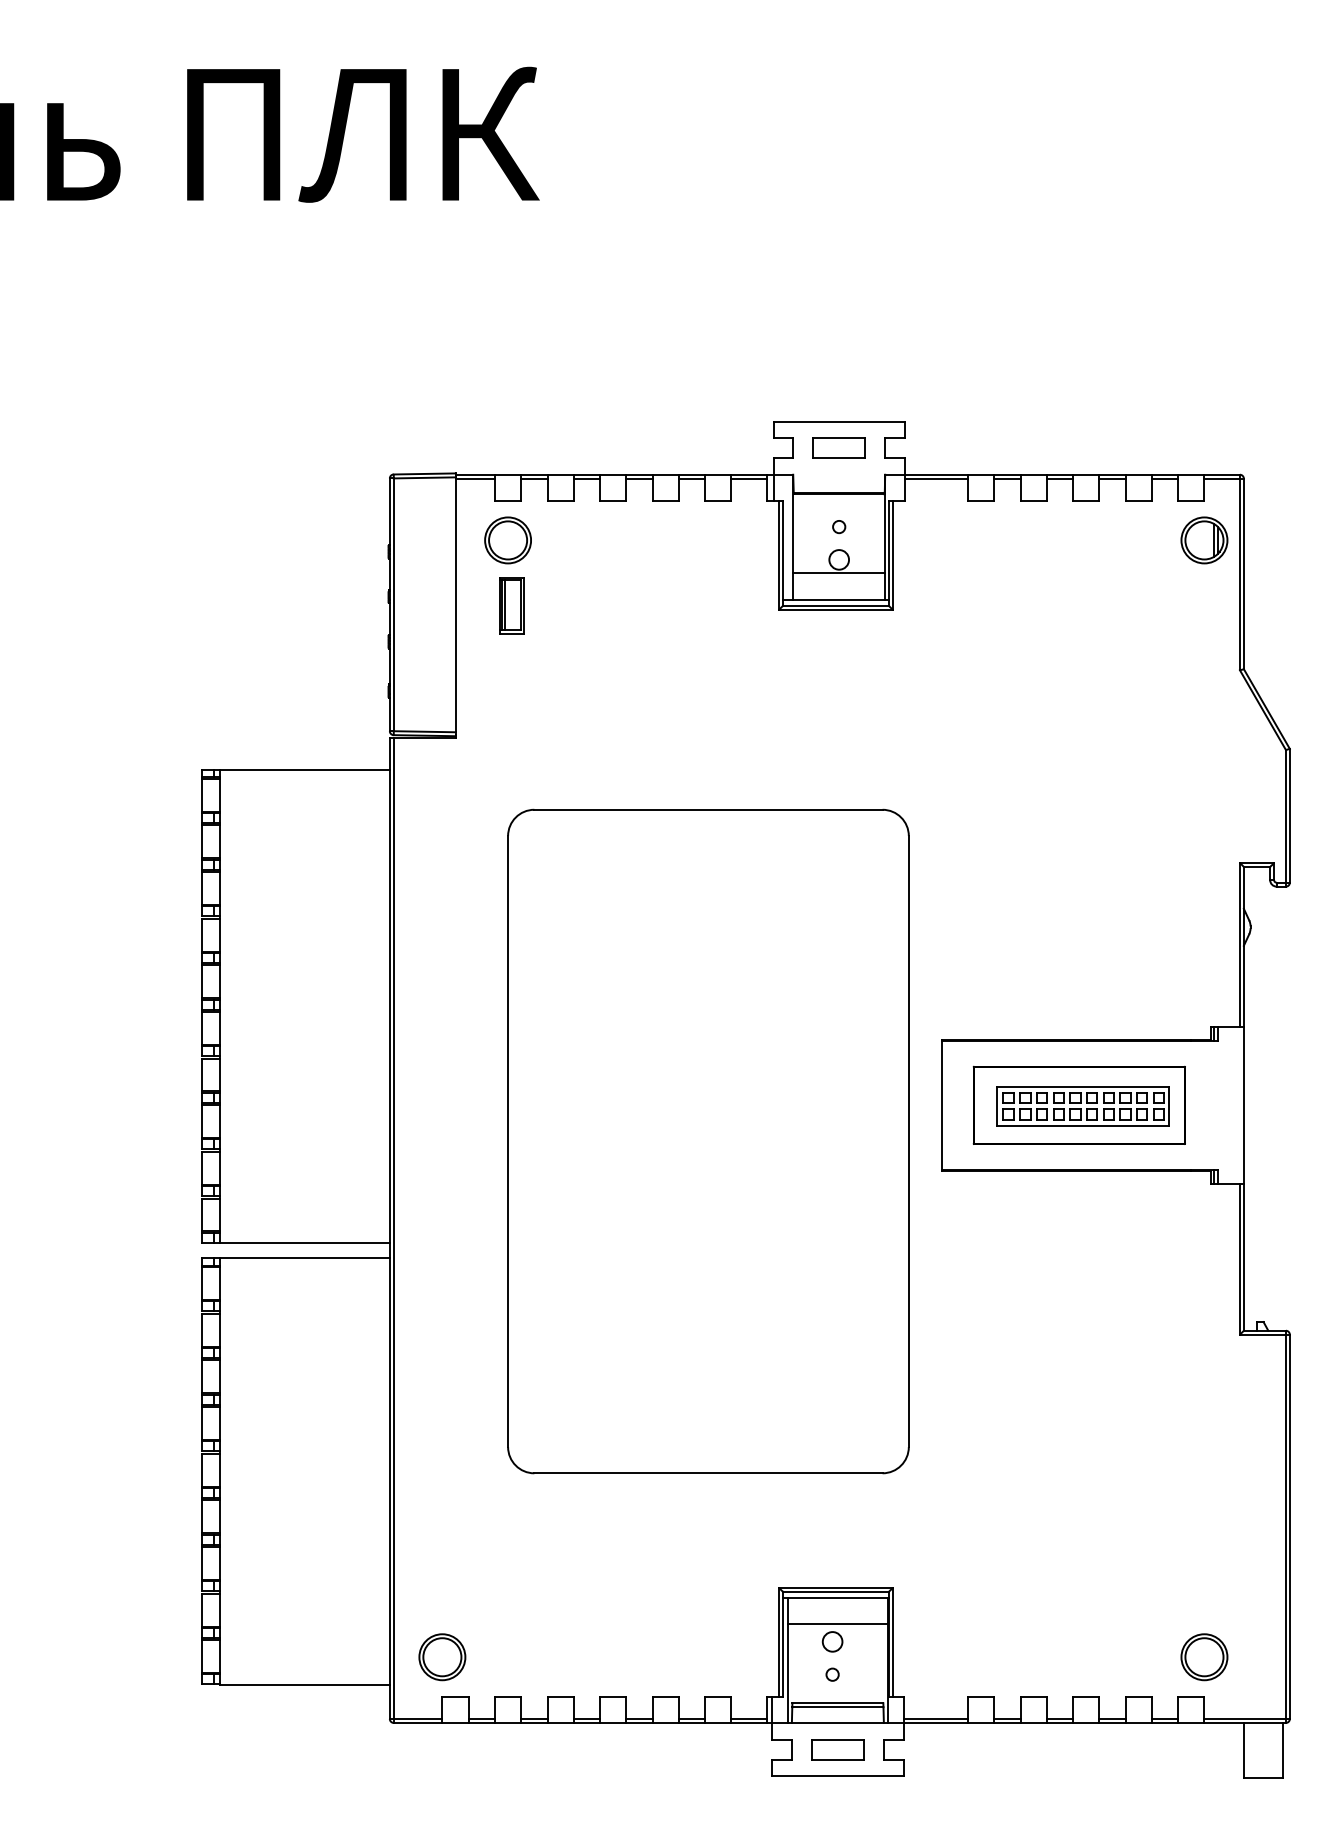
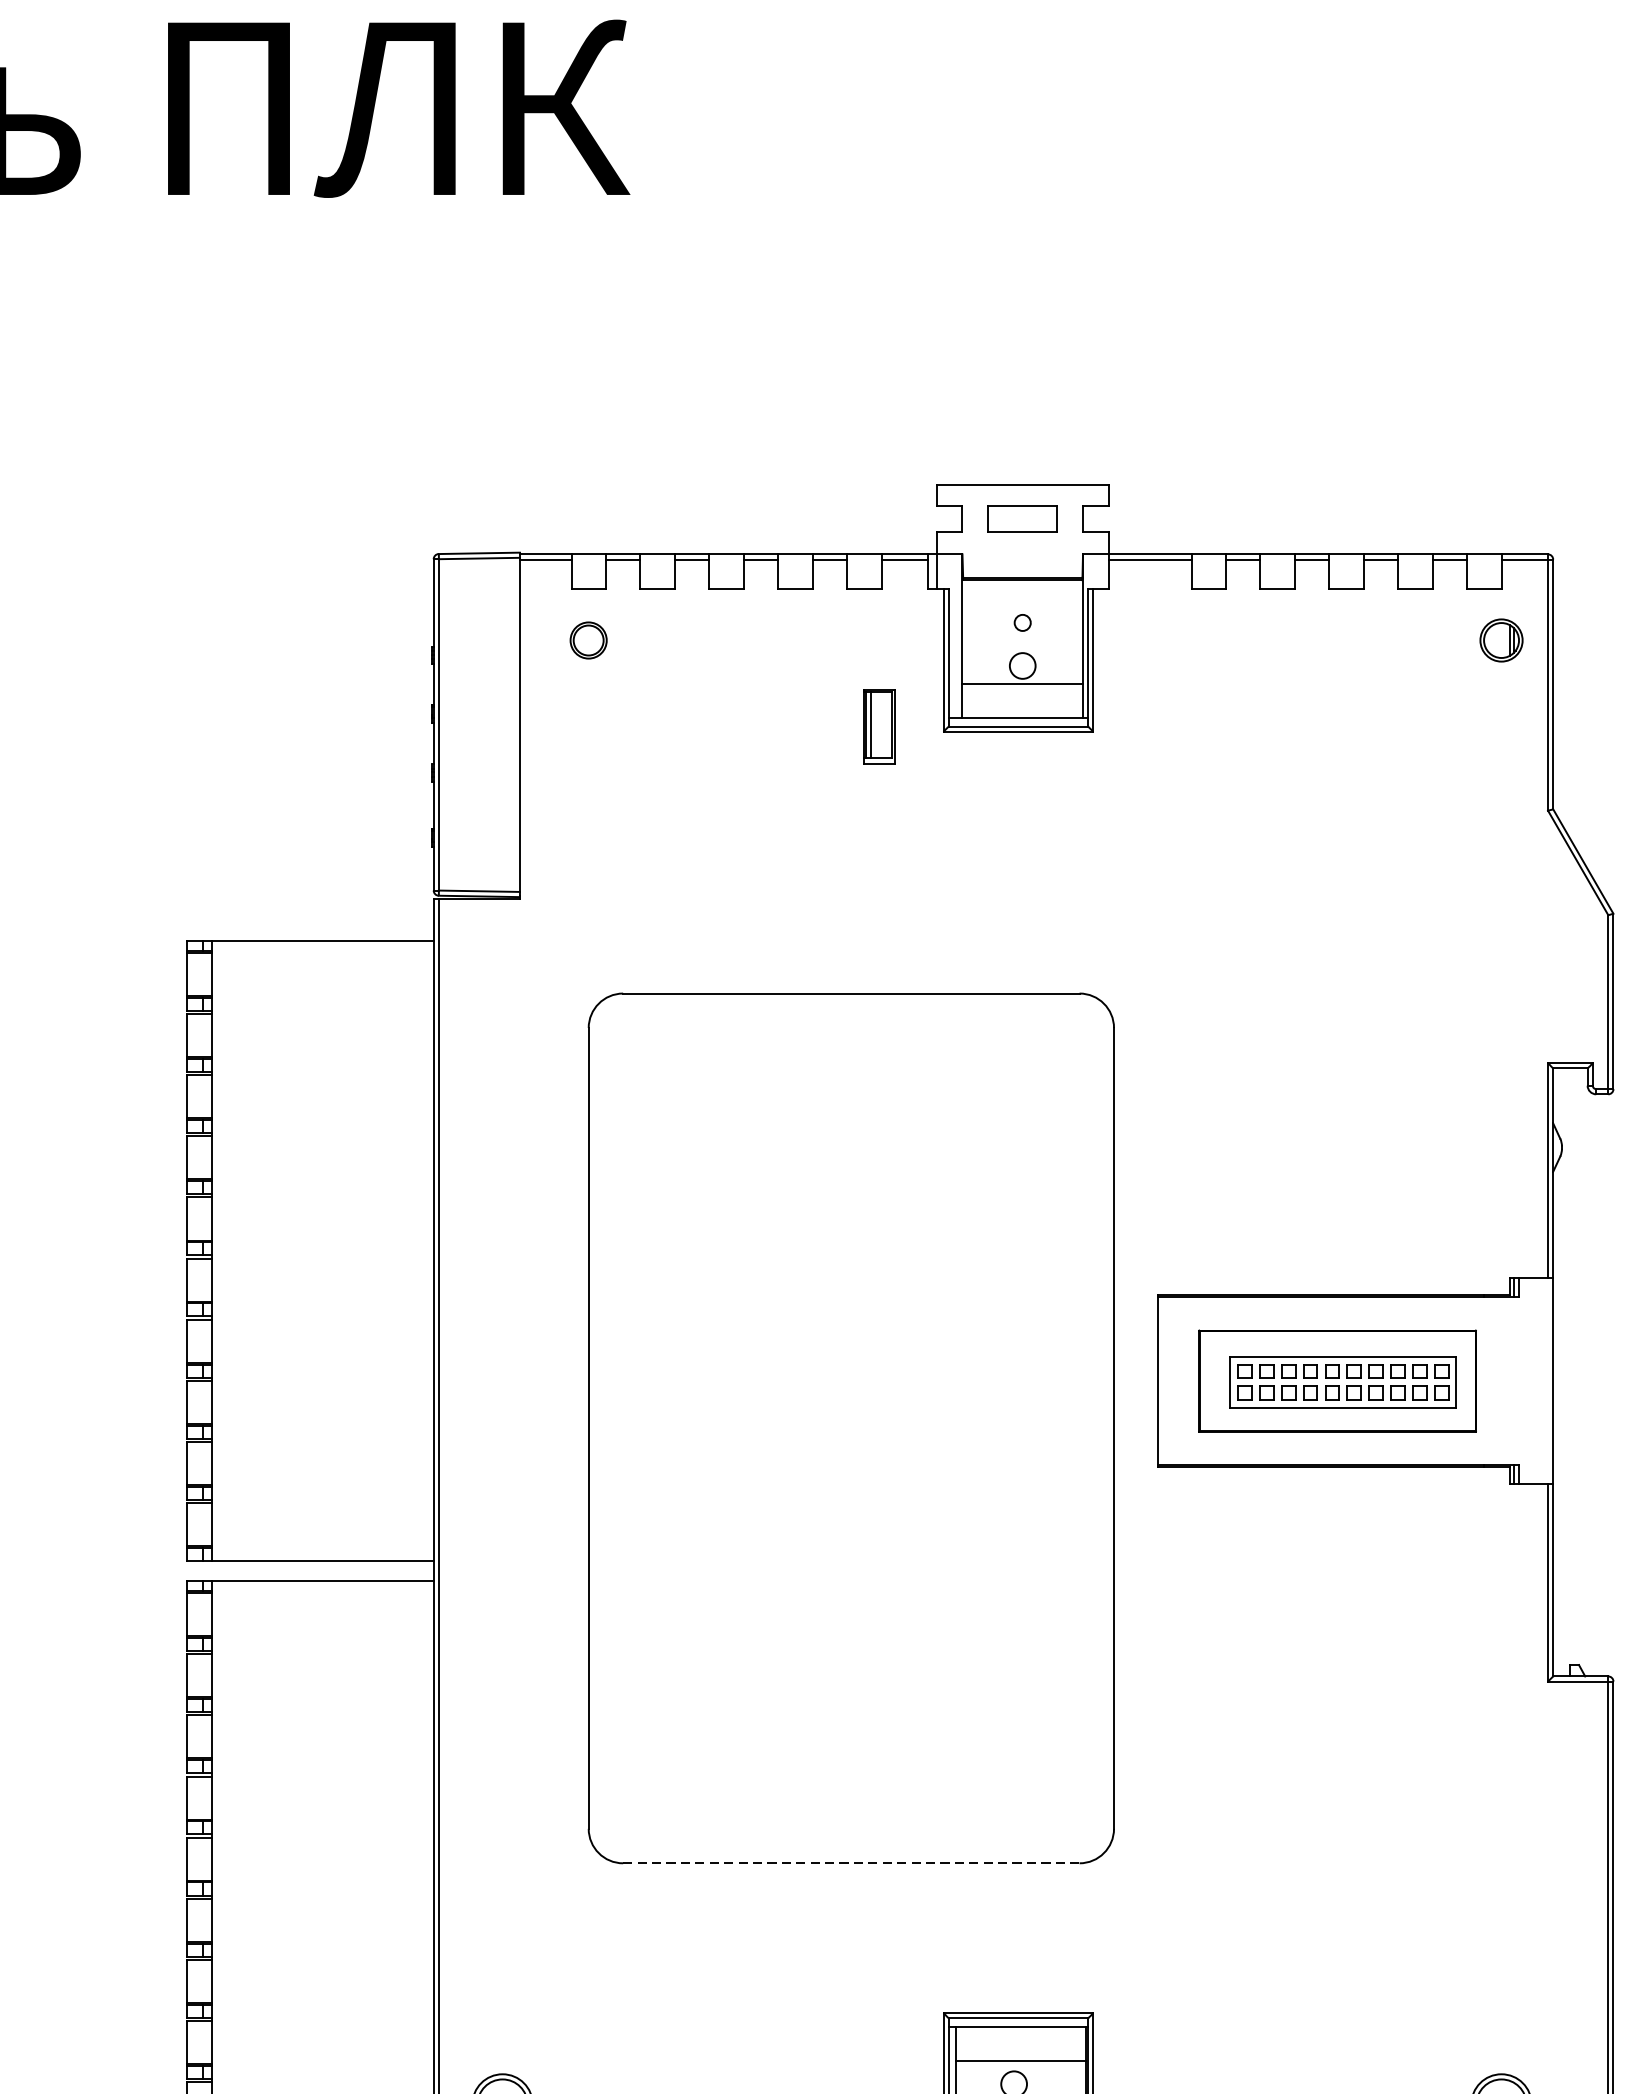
part: (507, 540) -> (587, 640), size x0.6
part: (1204, 540) -> (1501, 640), size x0.7
part: (511, 605) -> (878, 725), moved
line: (708, 1473) -> (851, 1863), solid -> dashed

